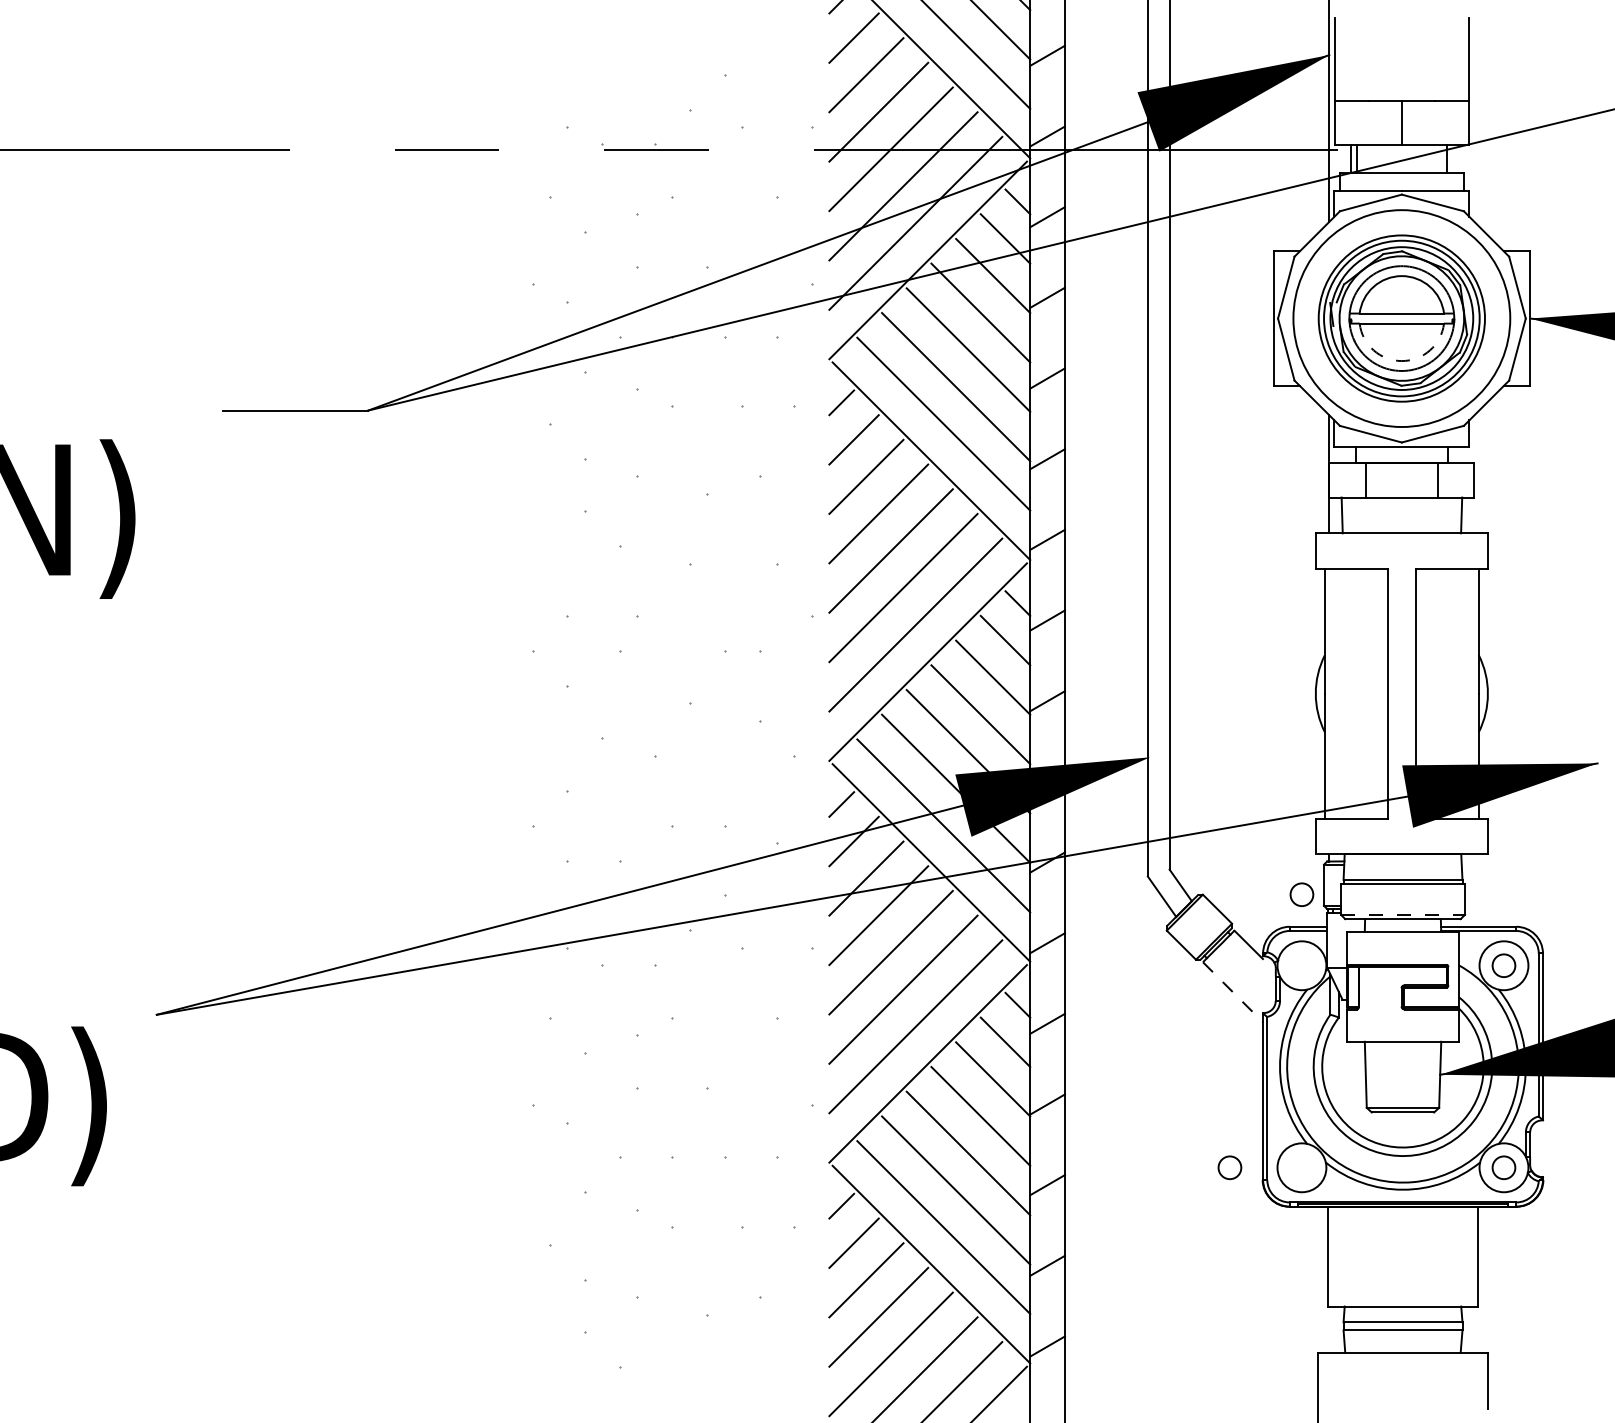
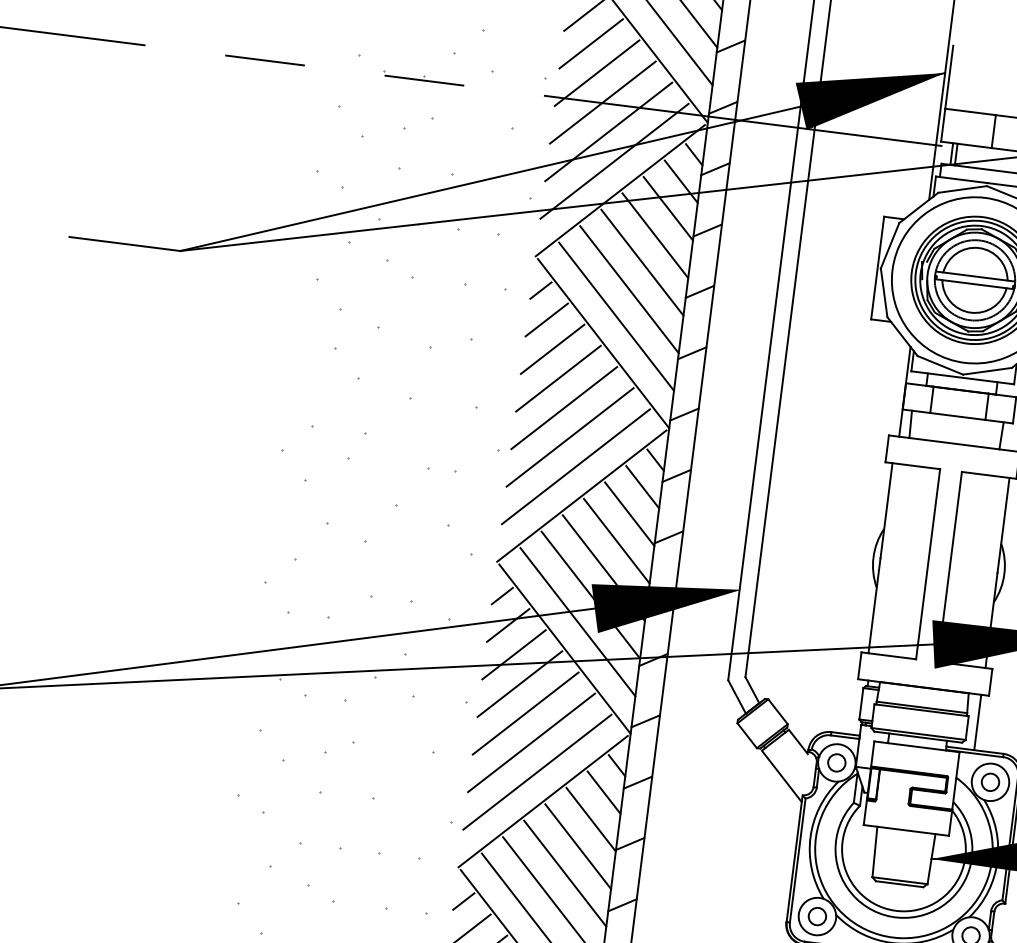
arc: (1401, 361) -> (970, 312), dashed -> solid
line: (1477, 889) -> (977, 721), added
circle: (1301, 894) -> (836, 762), moved
line: (1403, 914) -> (918, 733), dashed -> solid
line: (1233, 992) -> (782, 776), dashed -> solid
circle: (1229, 1167) -> (817, 916), moved

